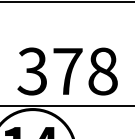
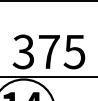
text: (102, 70) -> (74, 51), 378 -> 375

